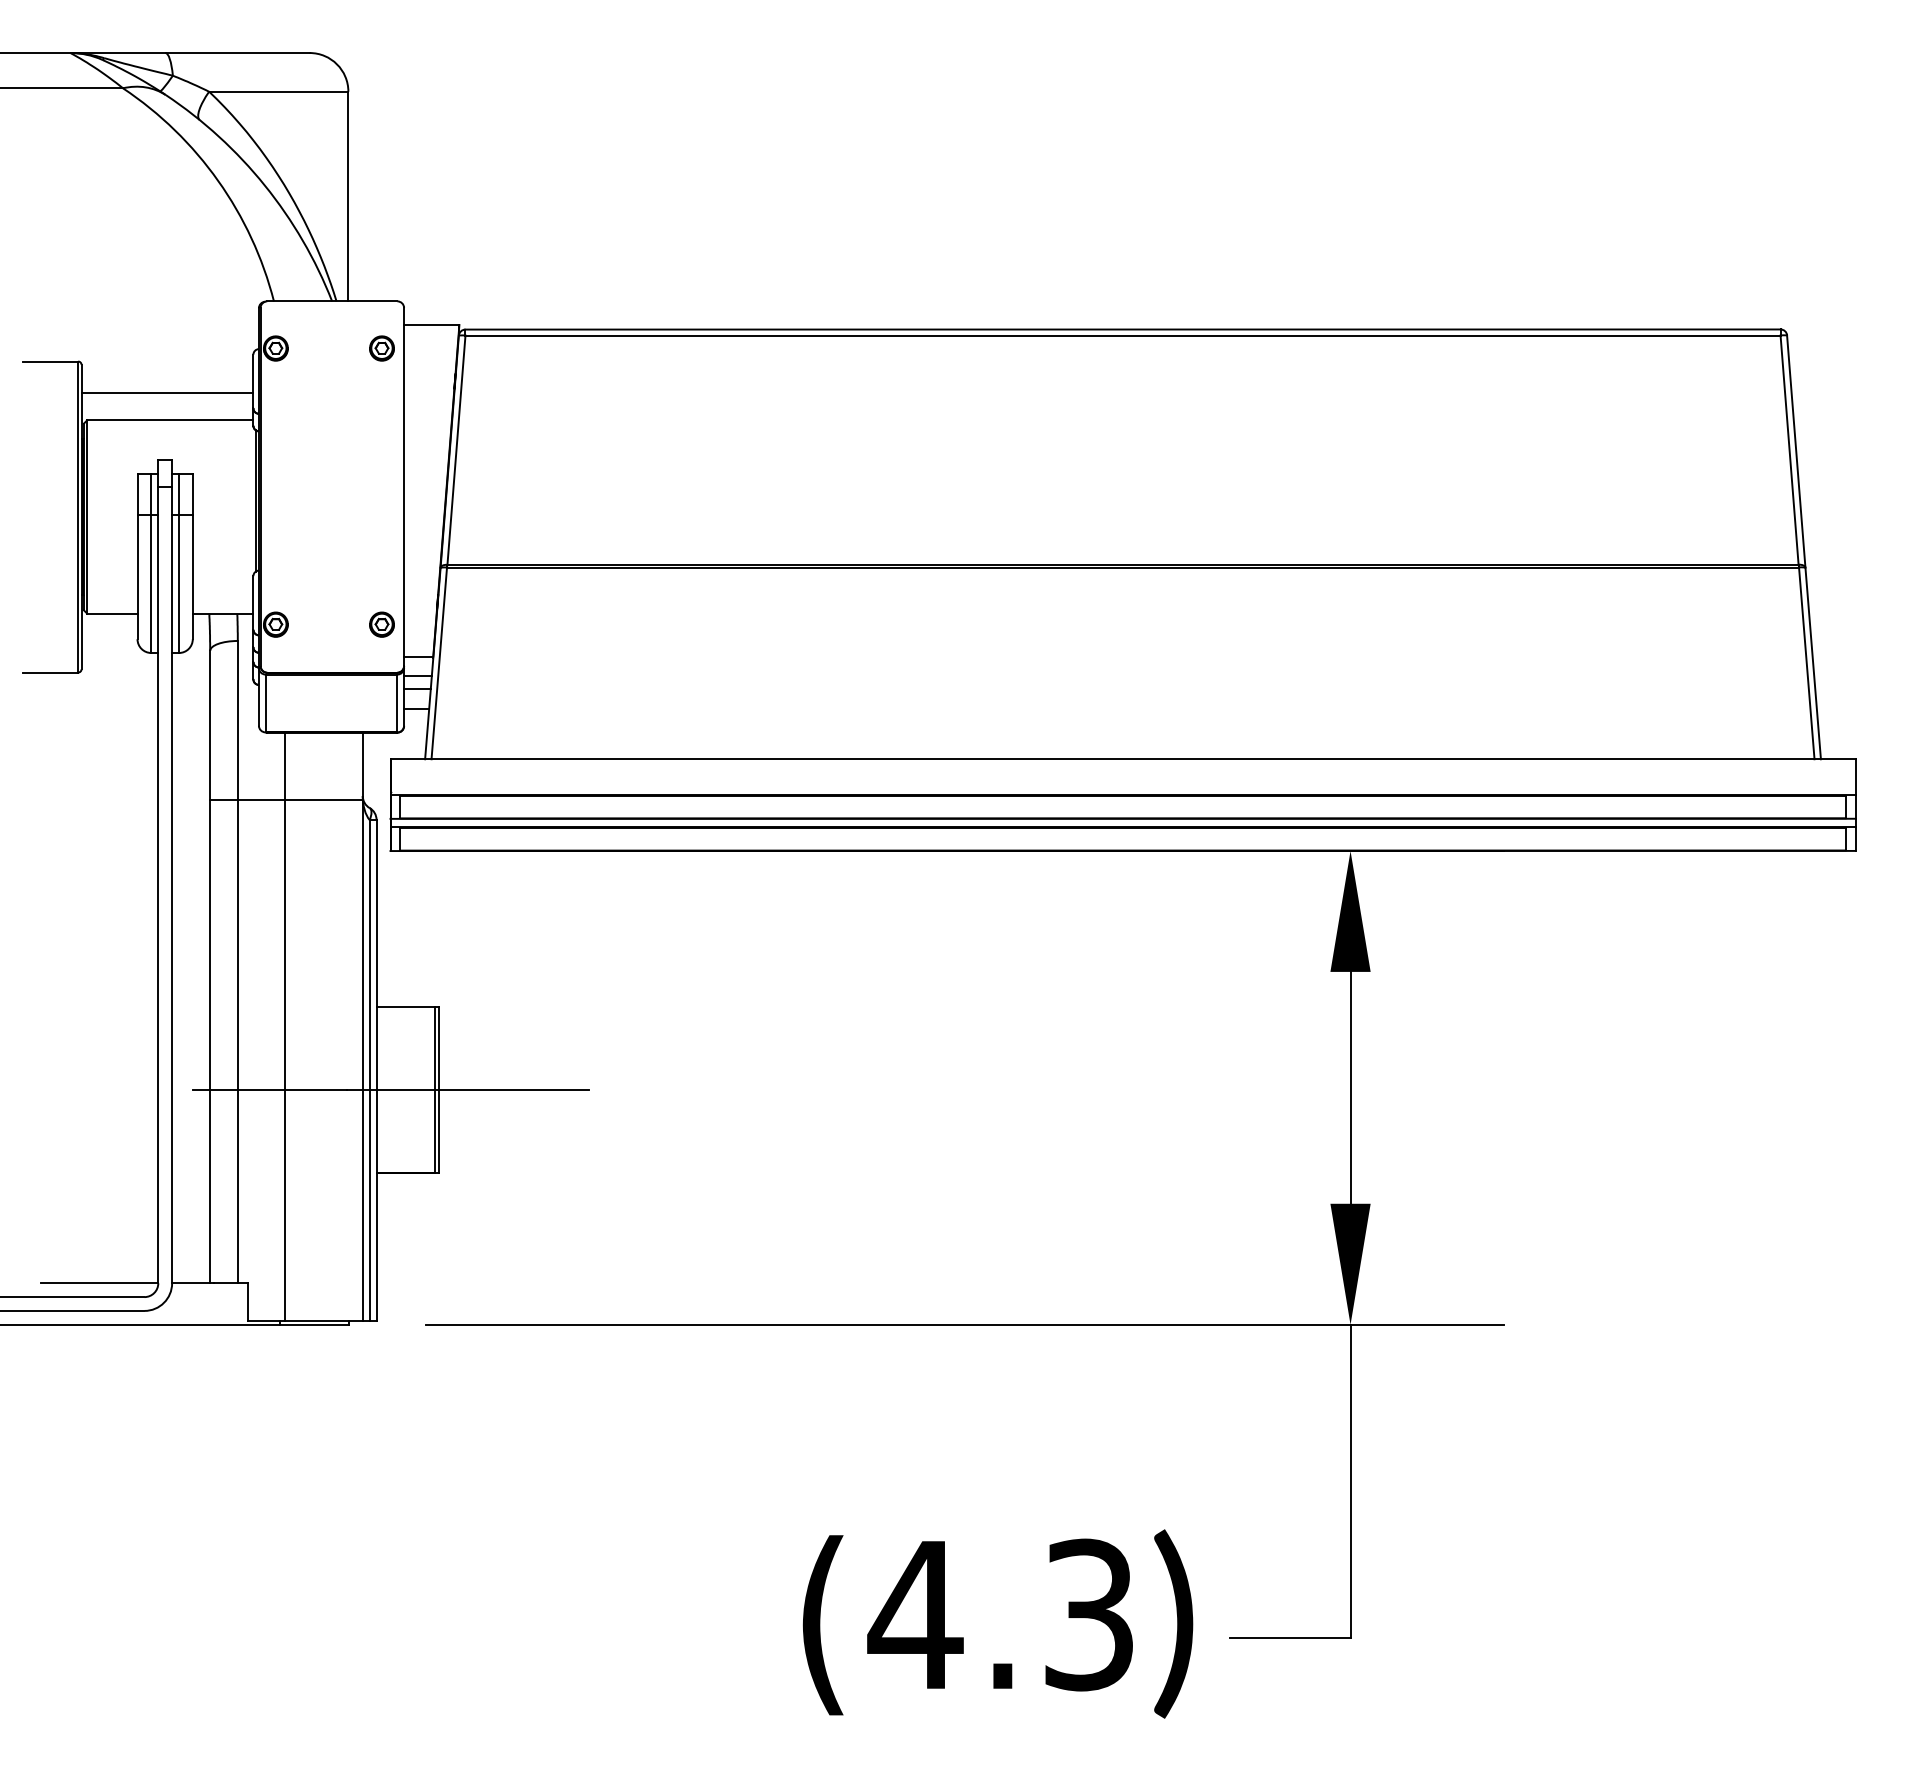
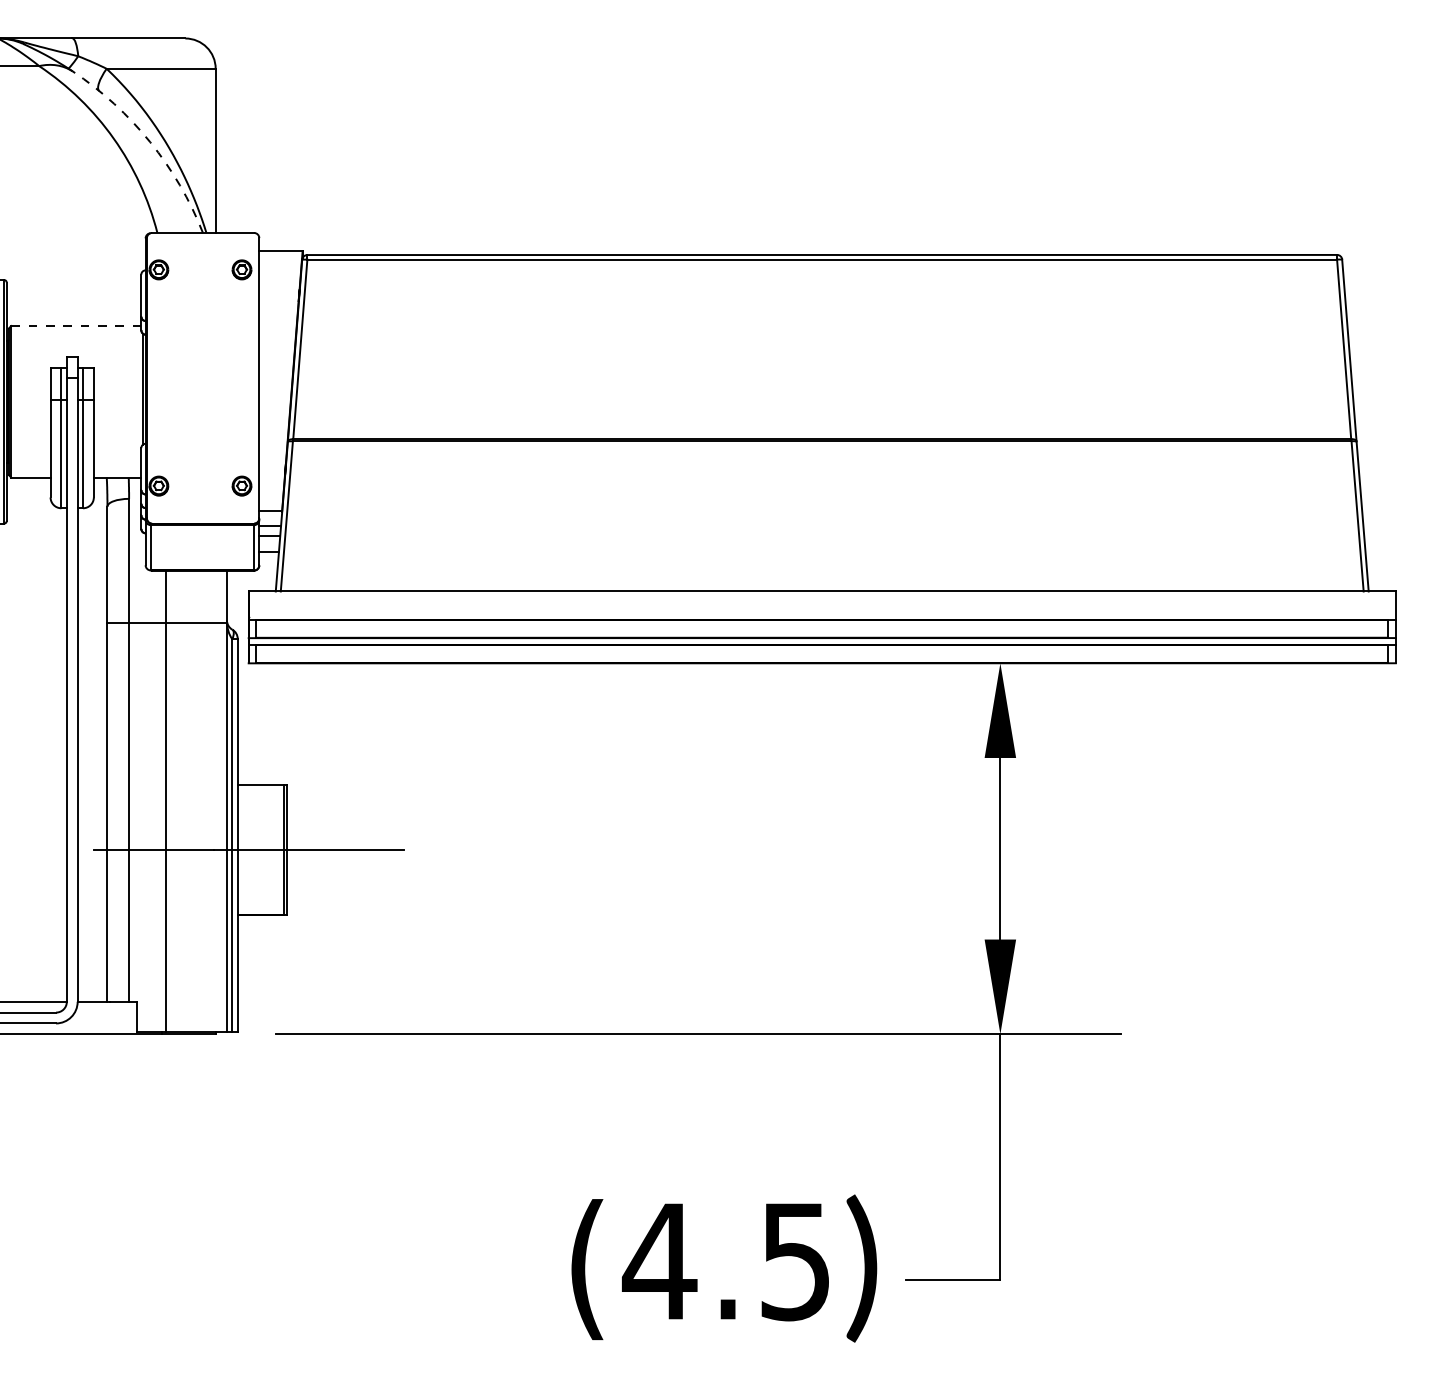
arc: (264, 185) -> (150, 142), solid -> dashed
line: (167, 392) -> (74, 304), removed
line: (169, 420) -> (75, 326), solid -> dashed
text: (1088, 1614) -> (795, 1261), (4.3 -> (4.5

